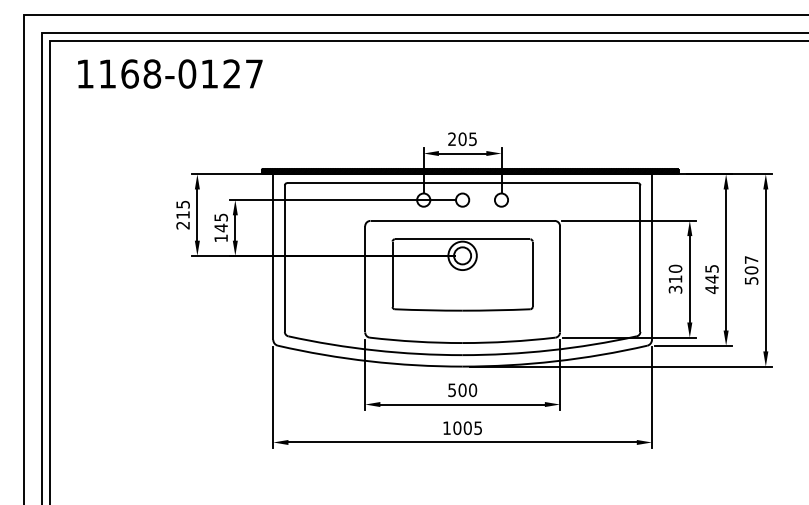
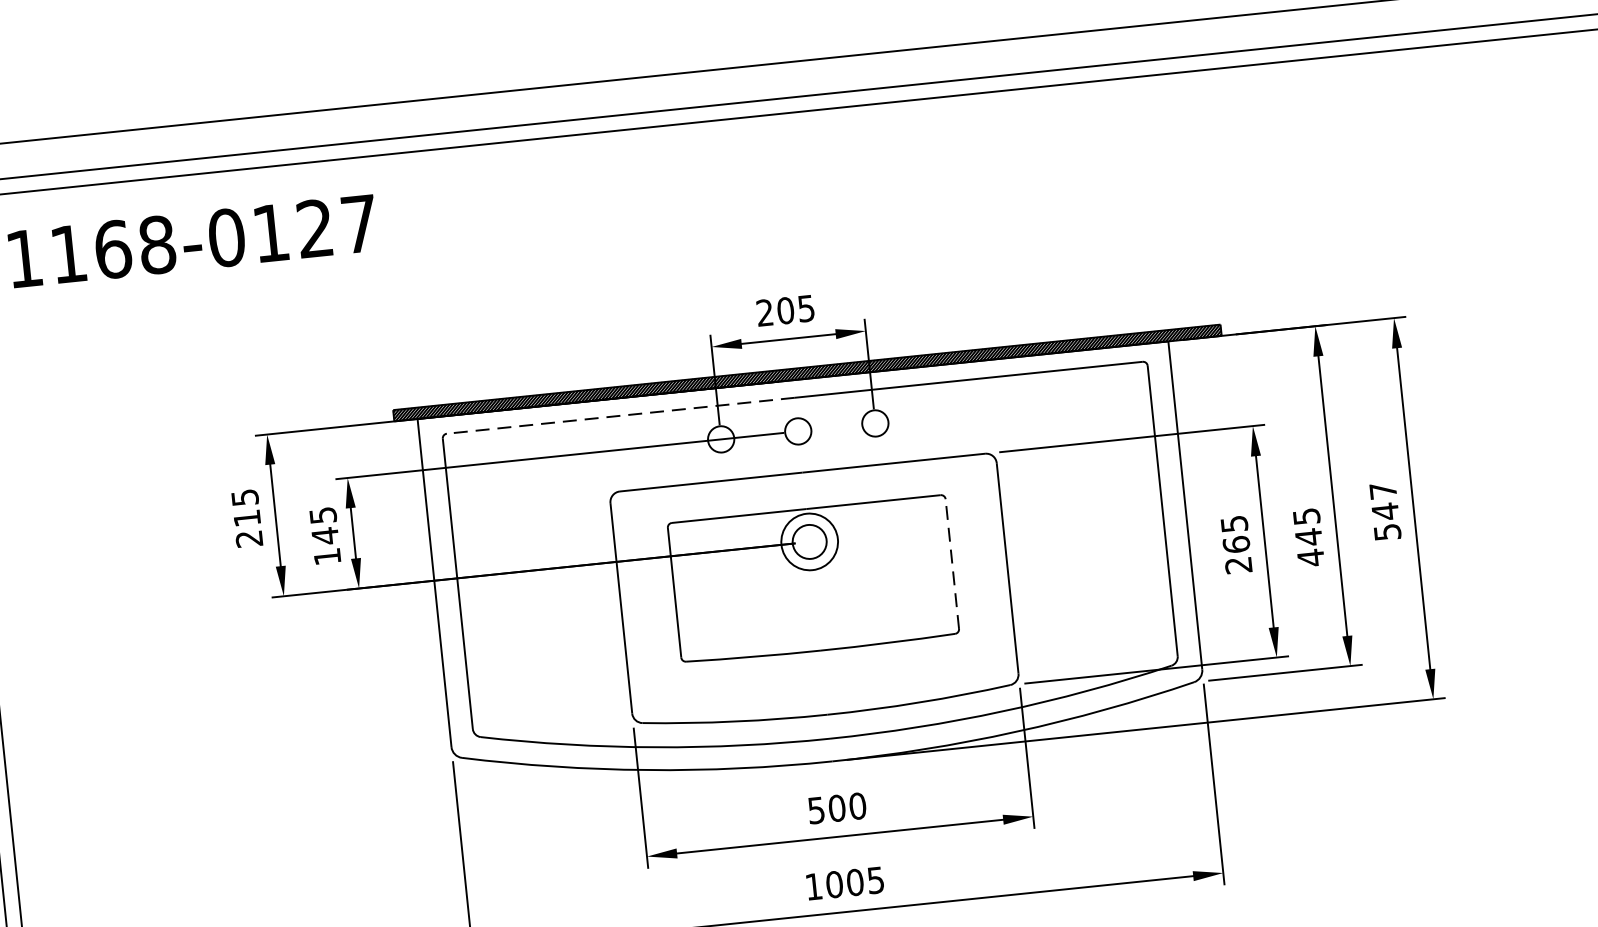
line: (374, 183) -> (620, 416), solid -> dashed
text: (751, 270) -> (1385, 511), 507 -> 547
line: (532, 274) -> (952, 564), solid -> dashed
text: (675, 278) -> (1236, 543), 310 -> 265

